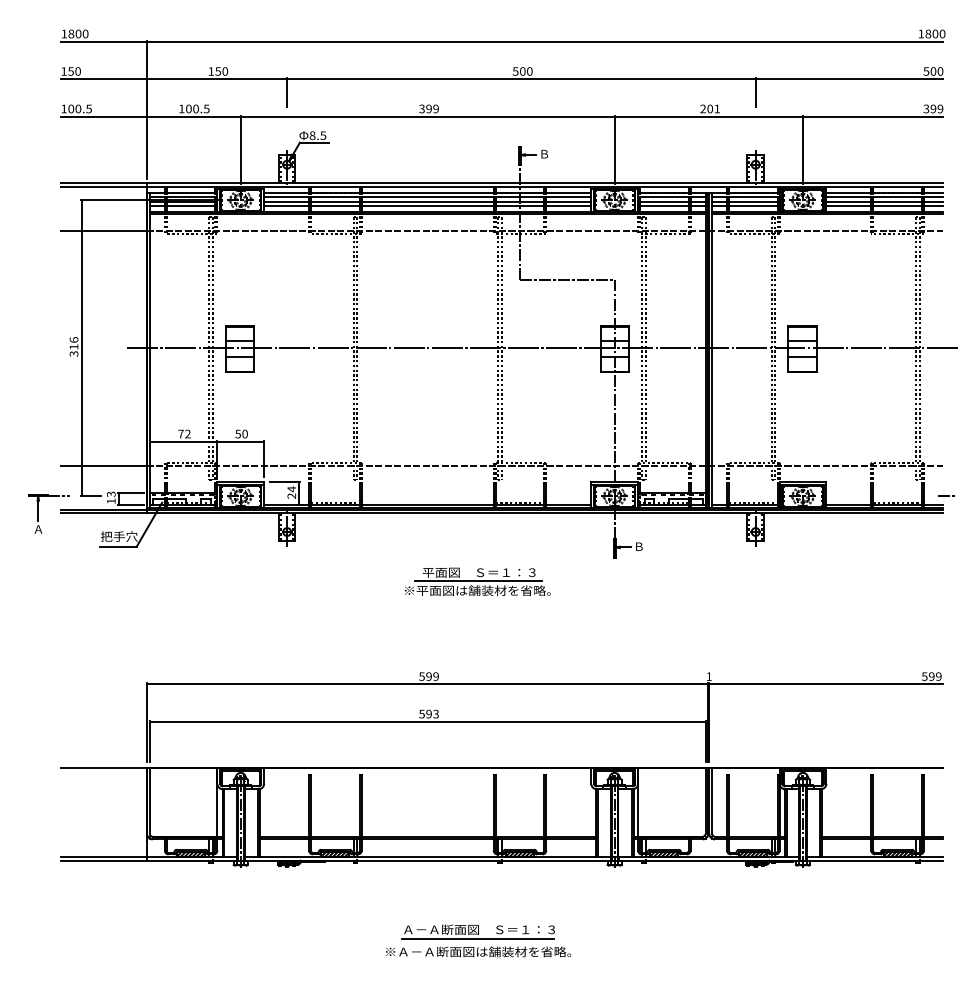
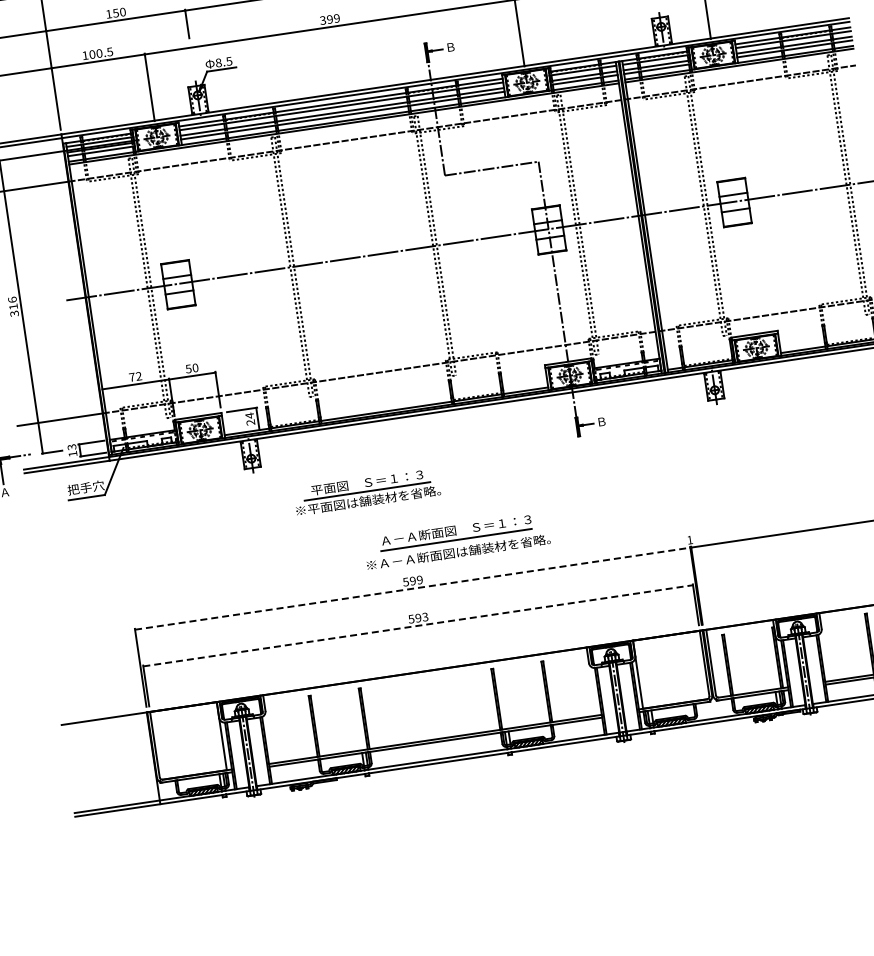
part: (477, 581) -> (366, 491), moved
line: (427, 684) -> (412, 589), solid -> dashed
line: (427, 721) -> (417, 625), solid -> dashed
part: (478, 940) -> (457, 541), moved

